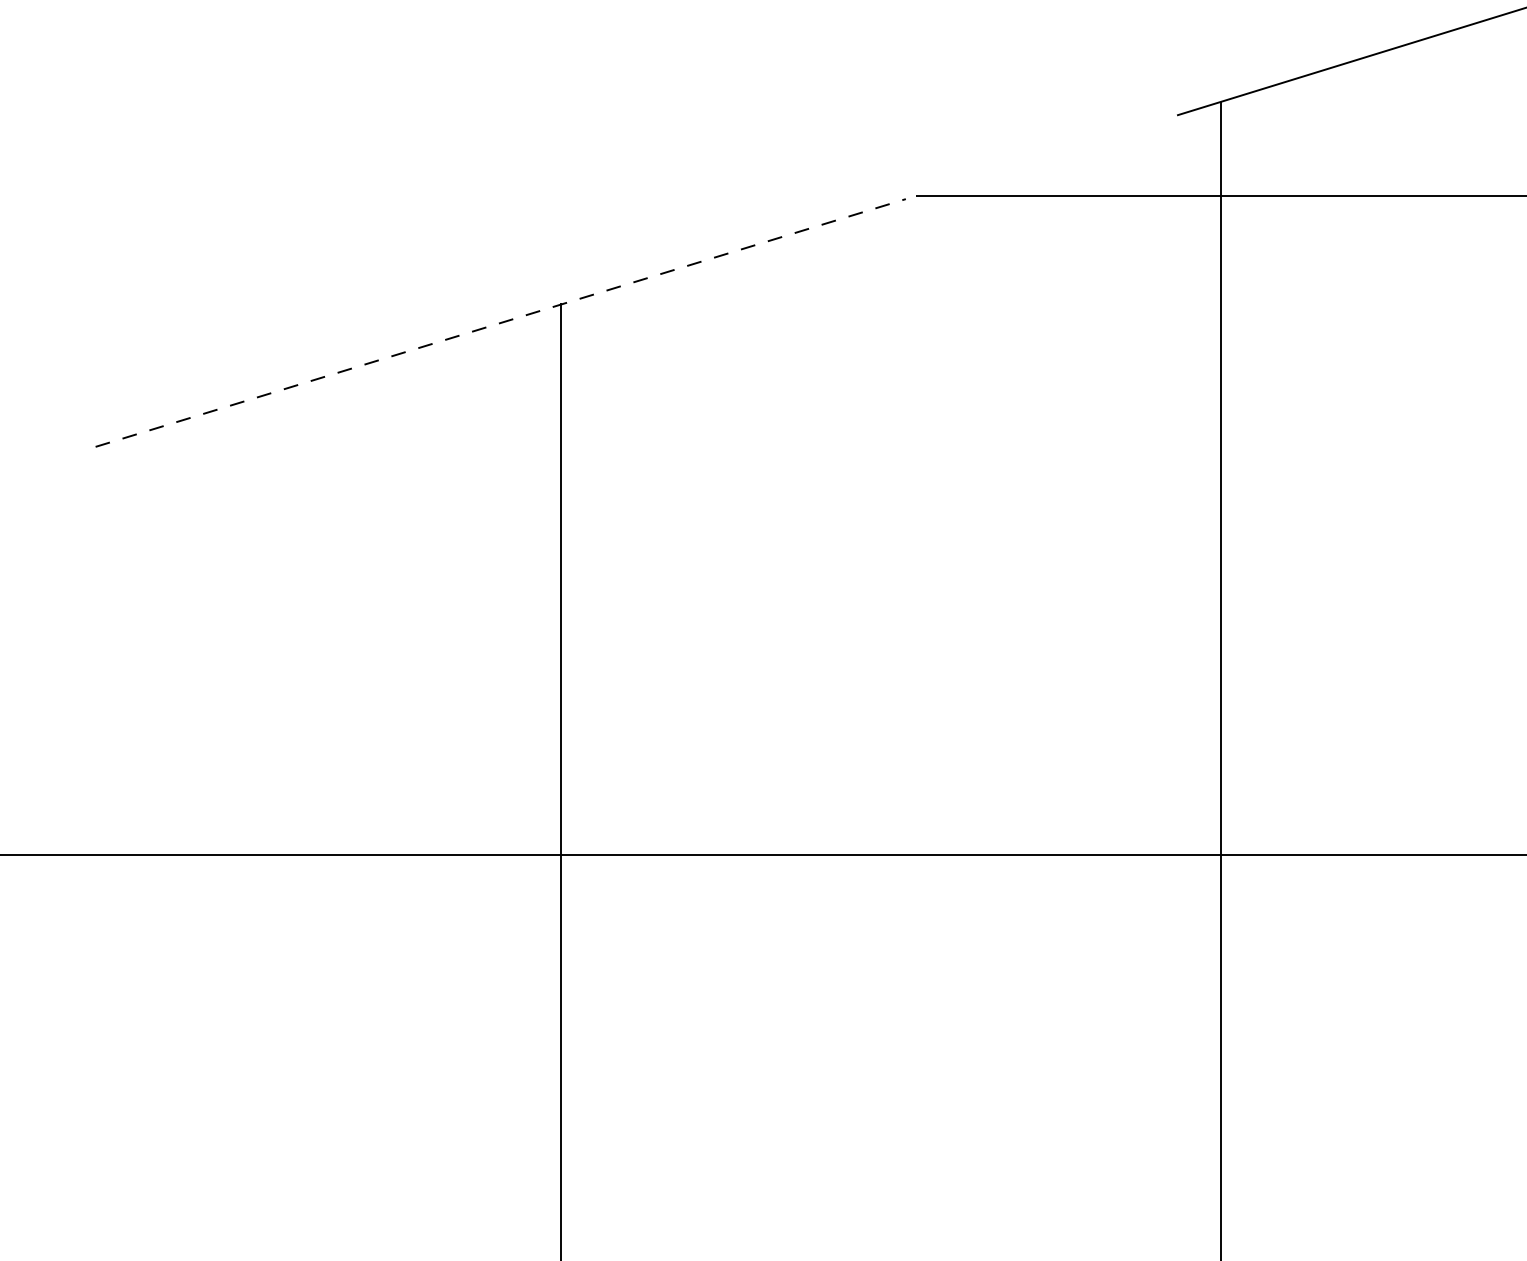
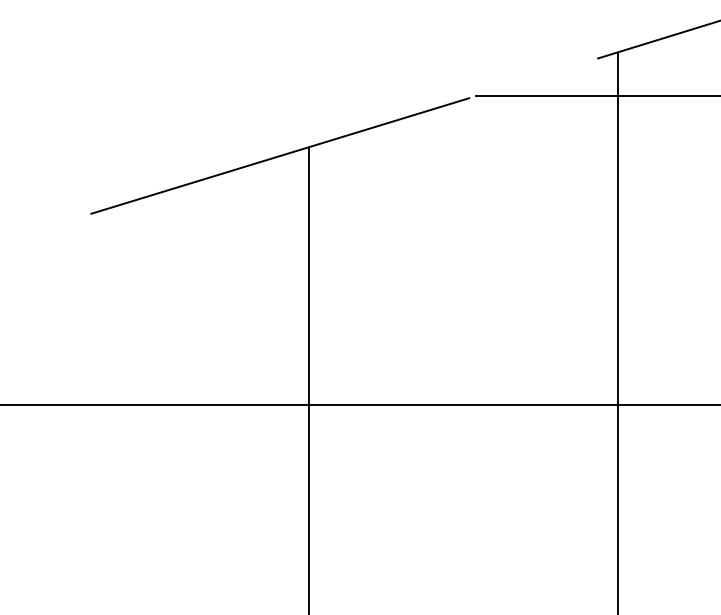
line: (501, 321) -> (280, 155), dashed -> solid

